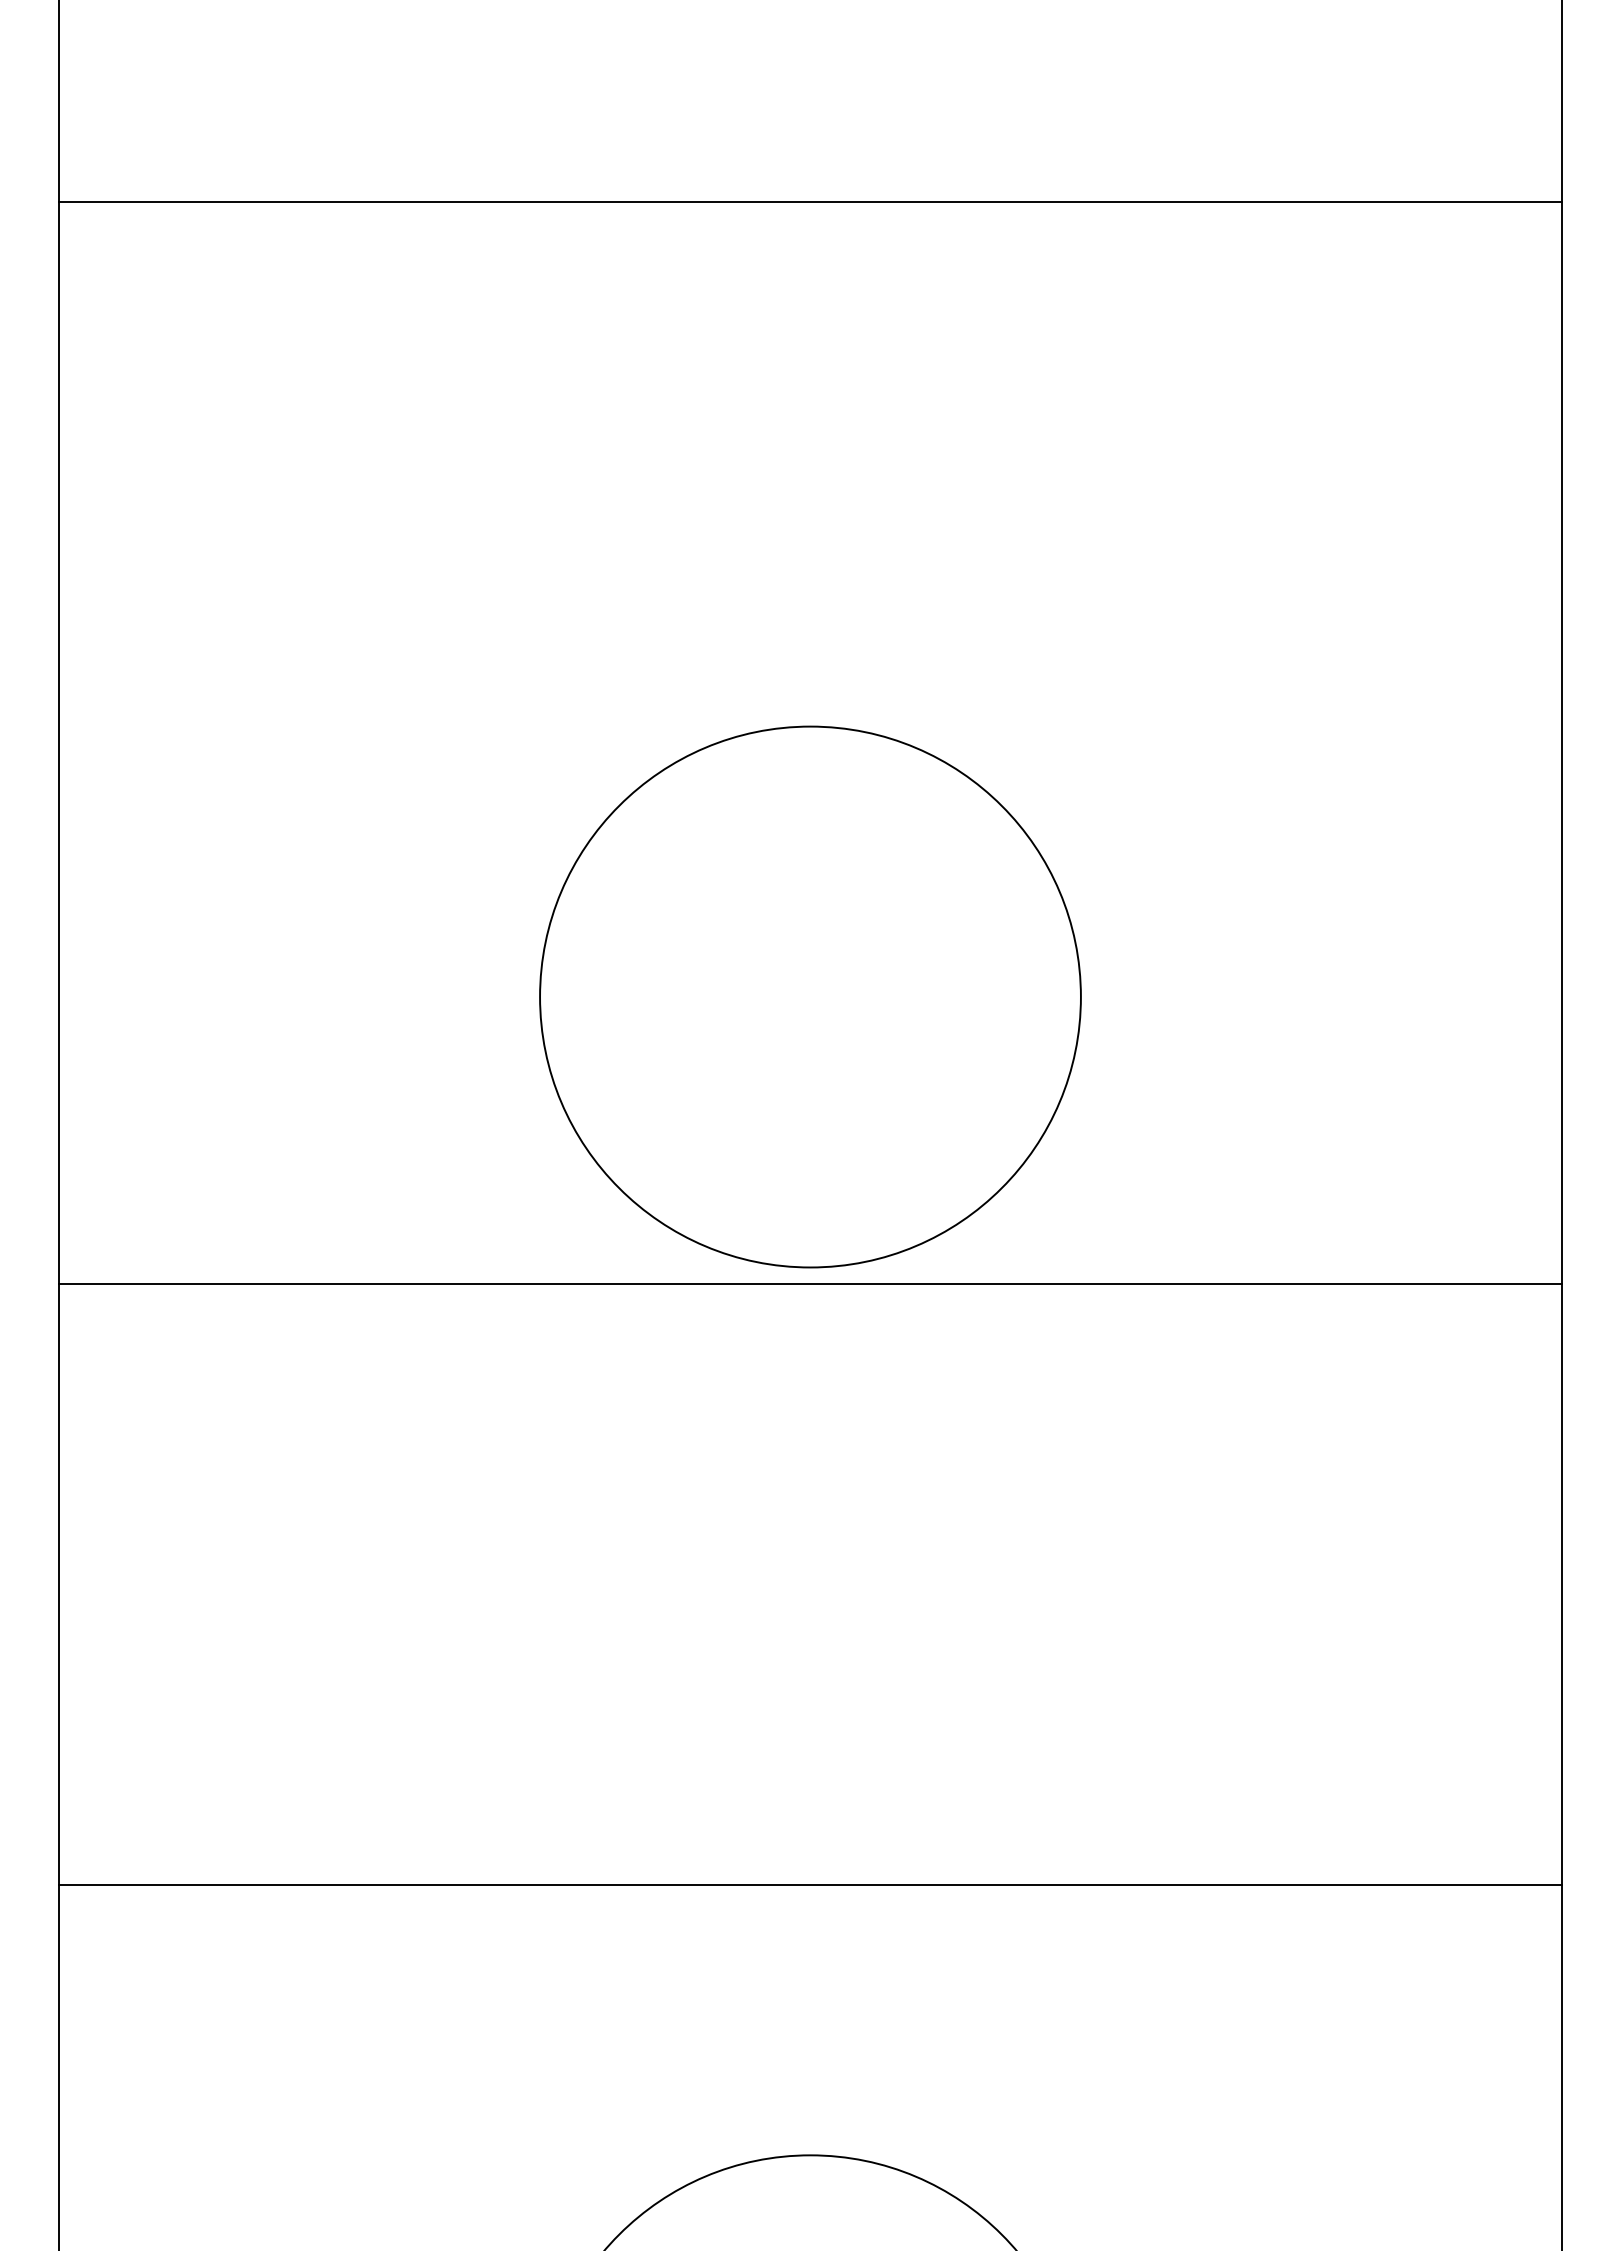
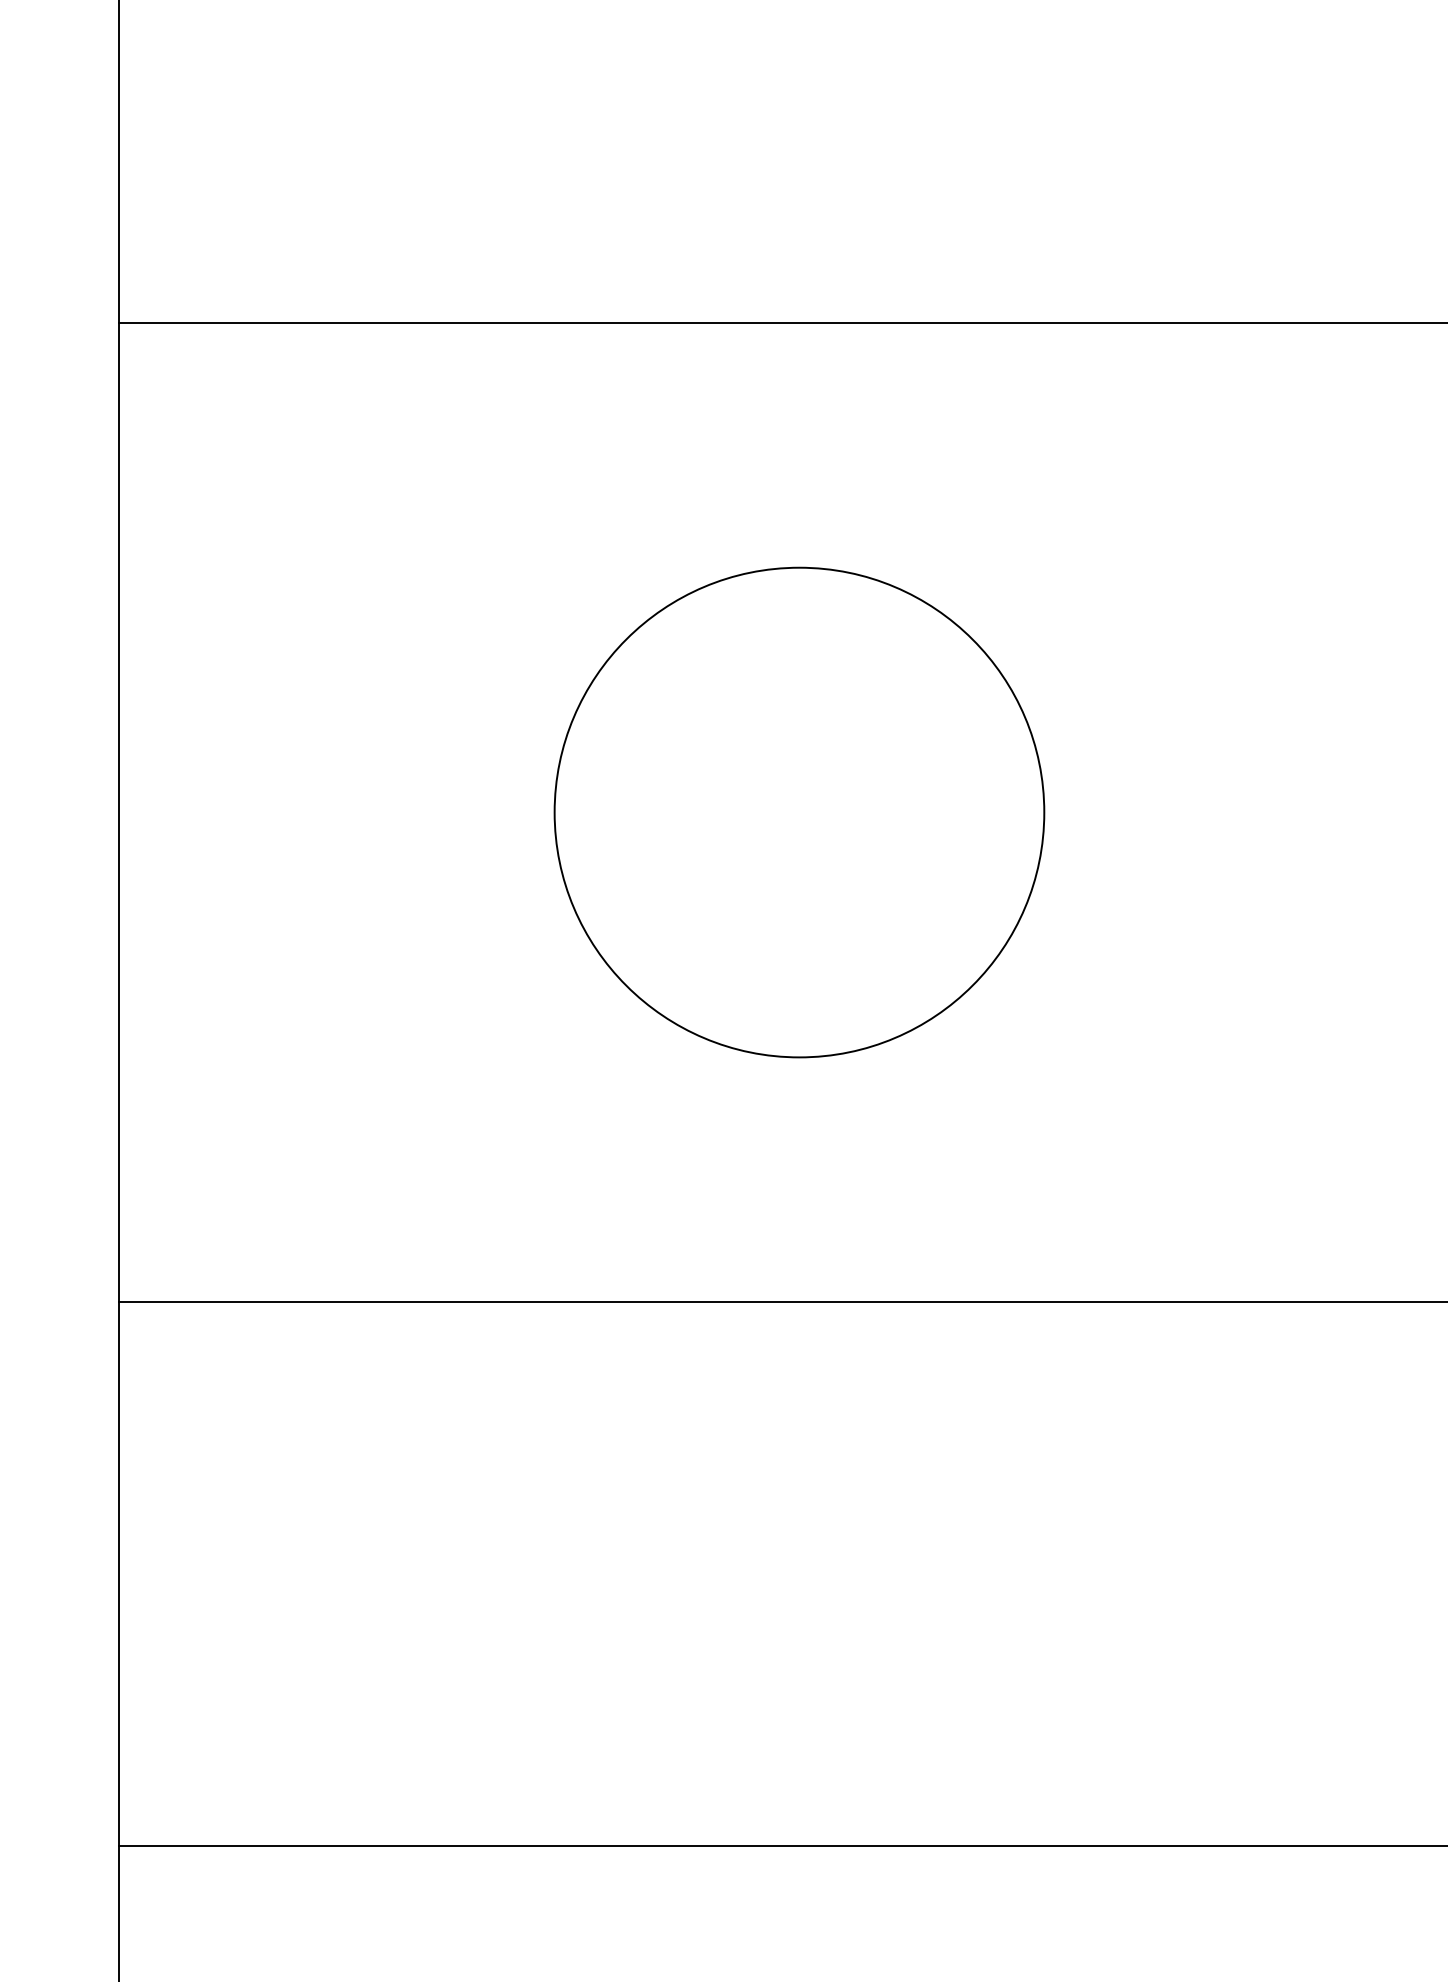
circle: (810, 996) -> (799, 812), moved

